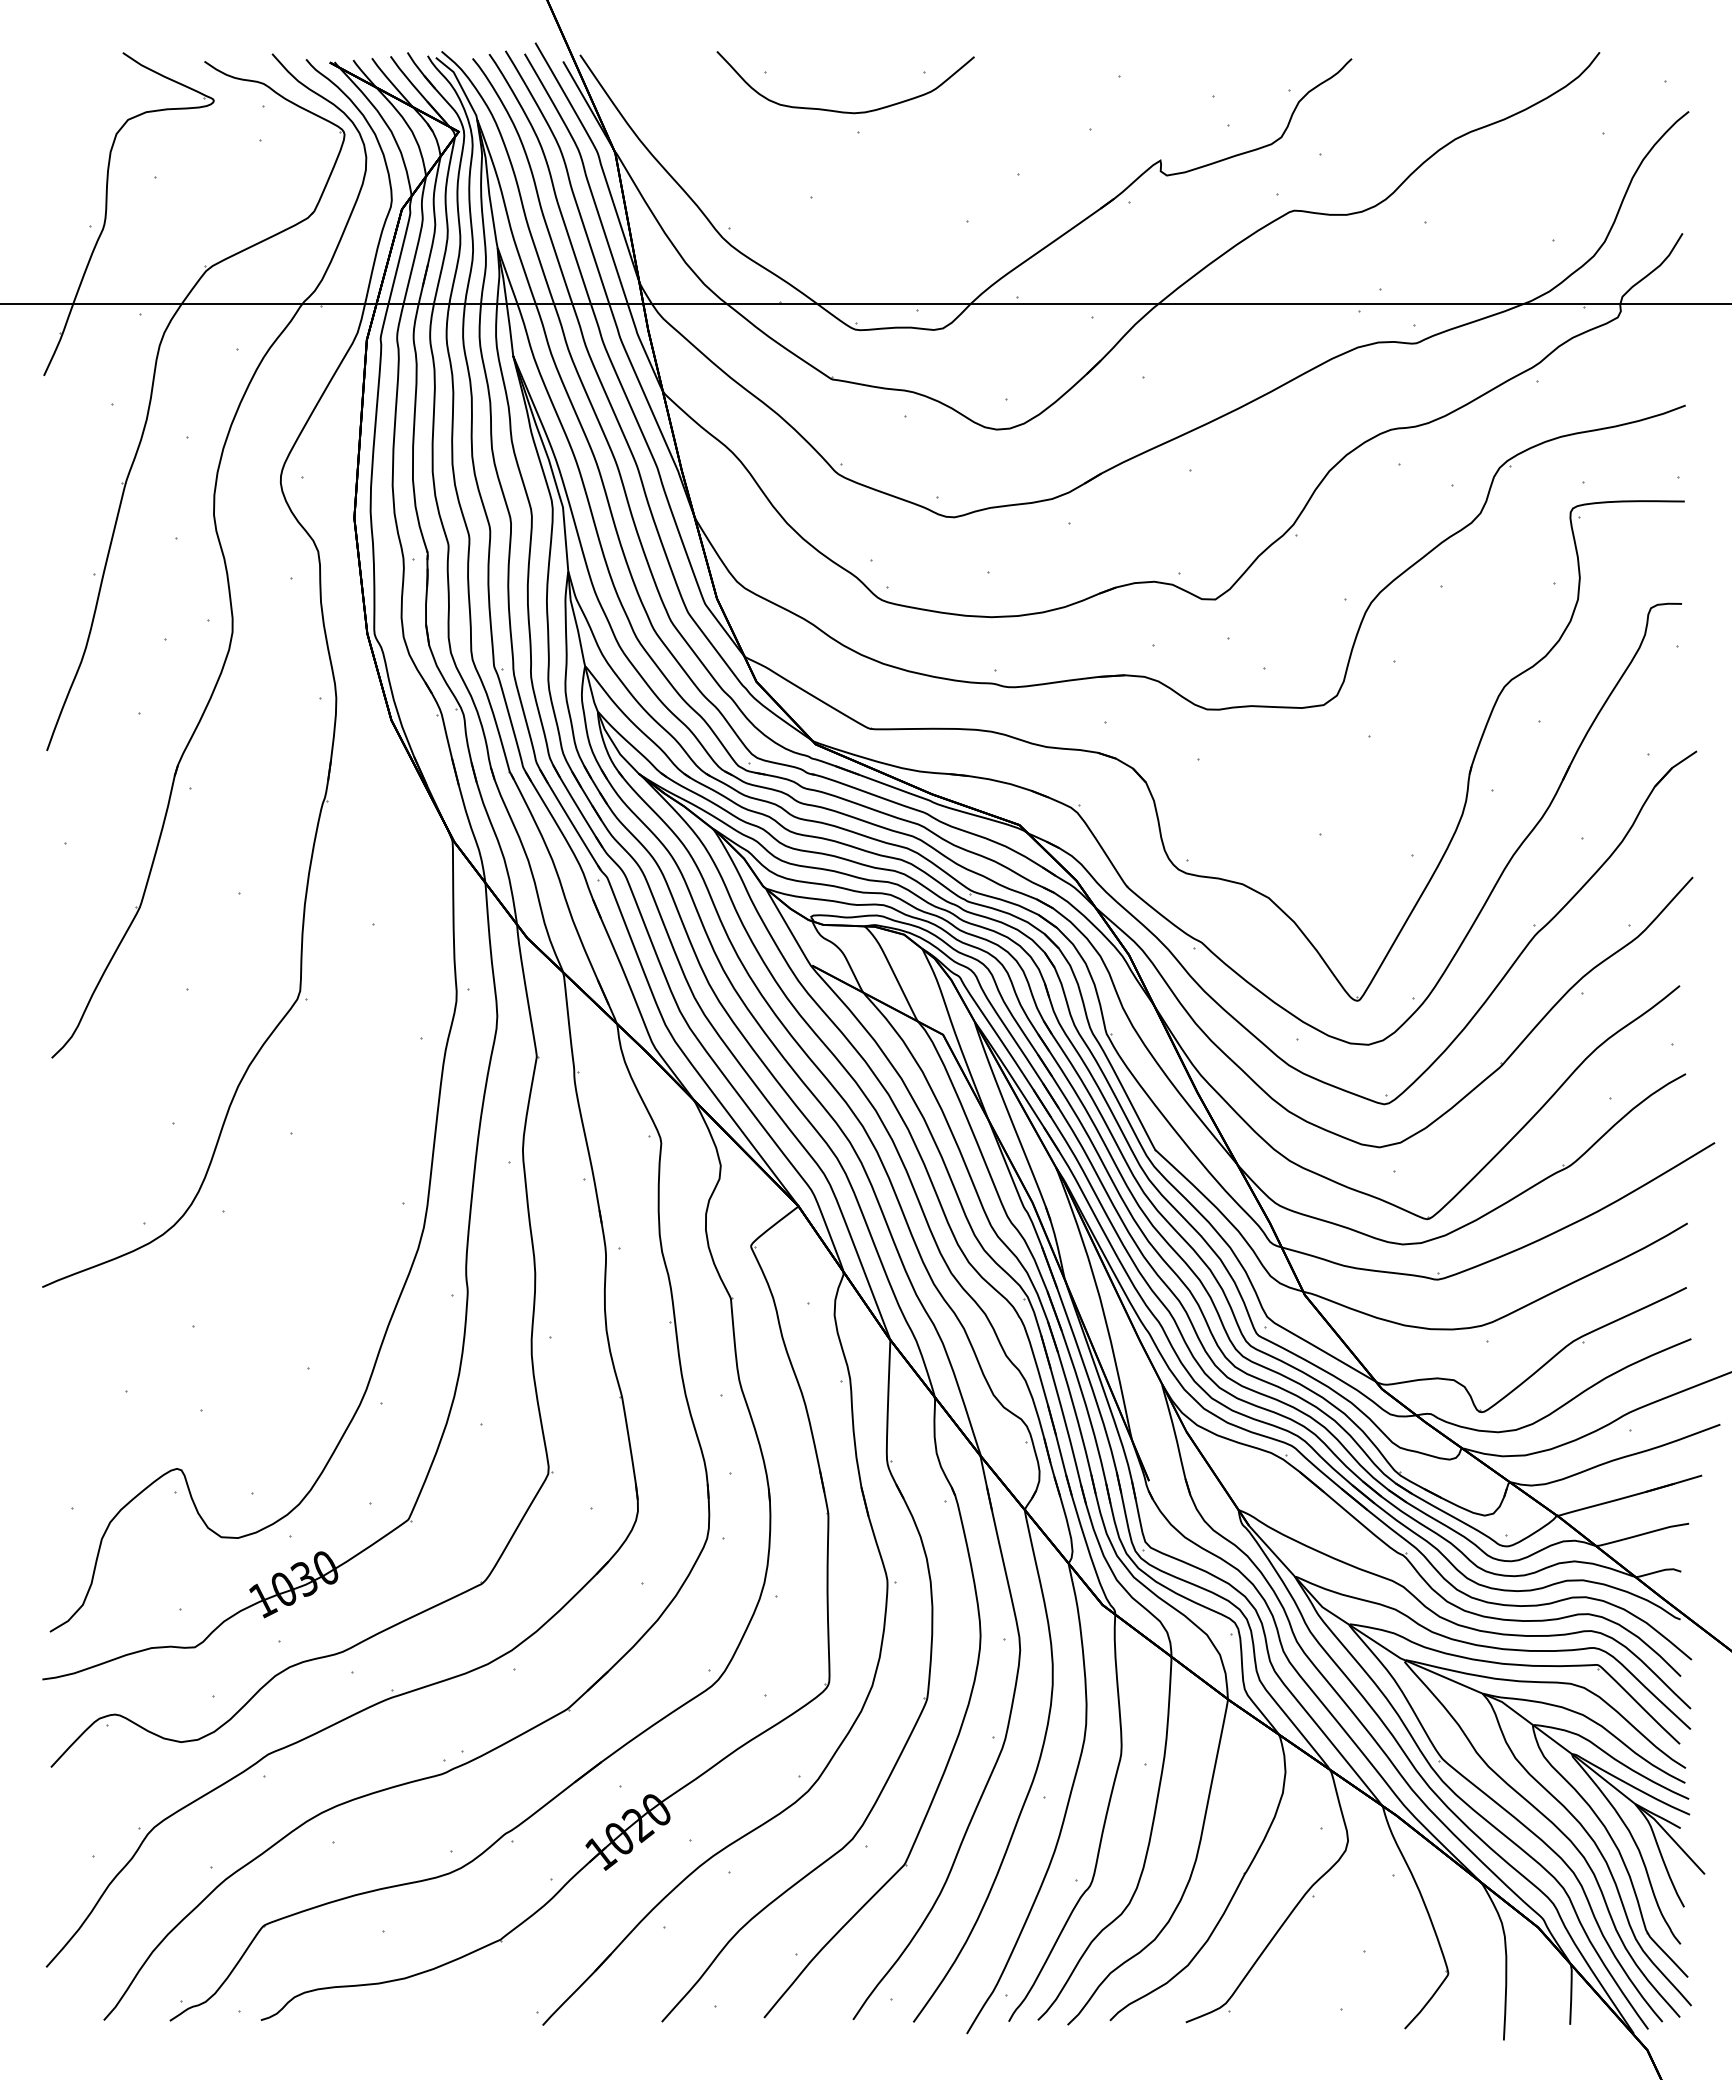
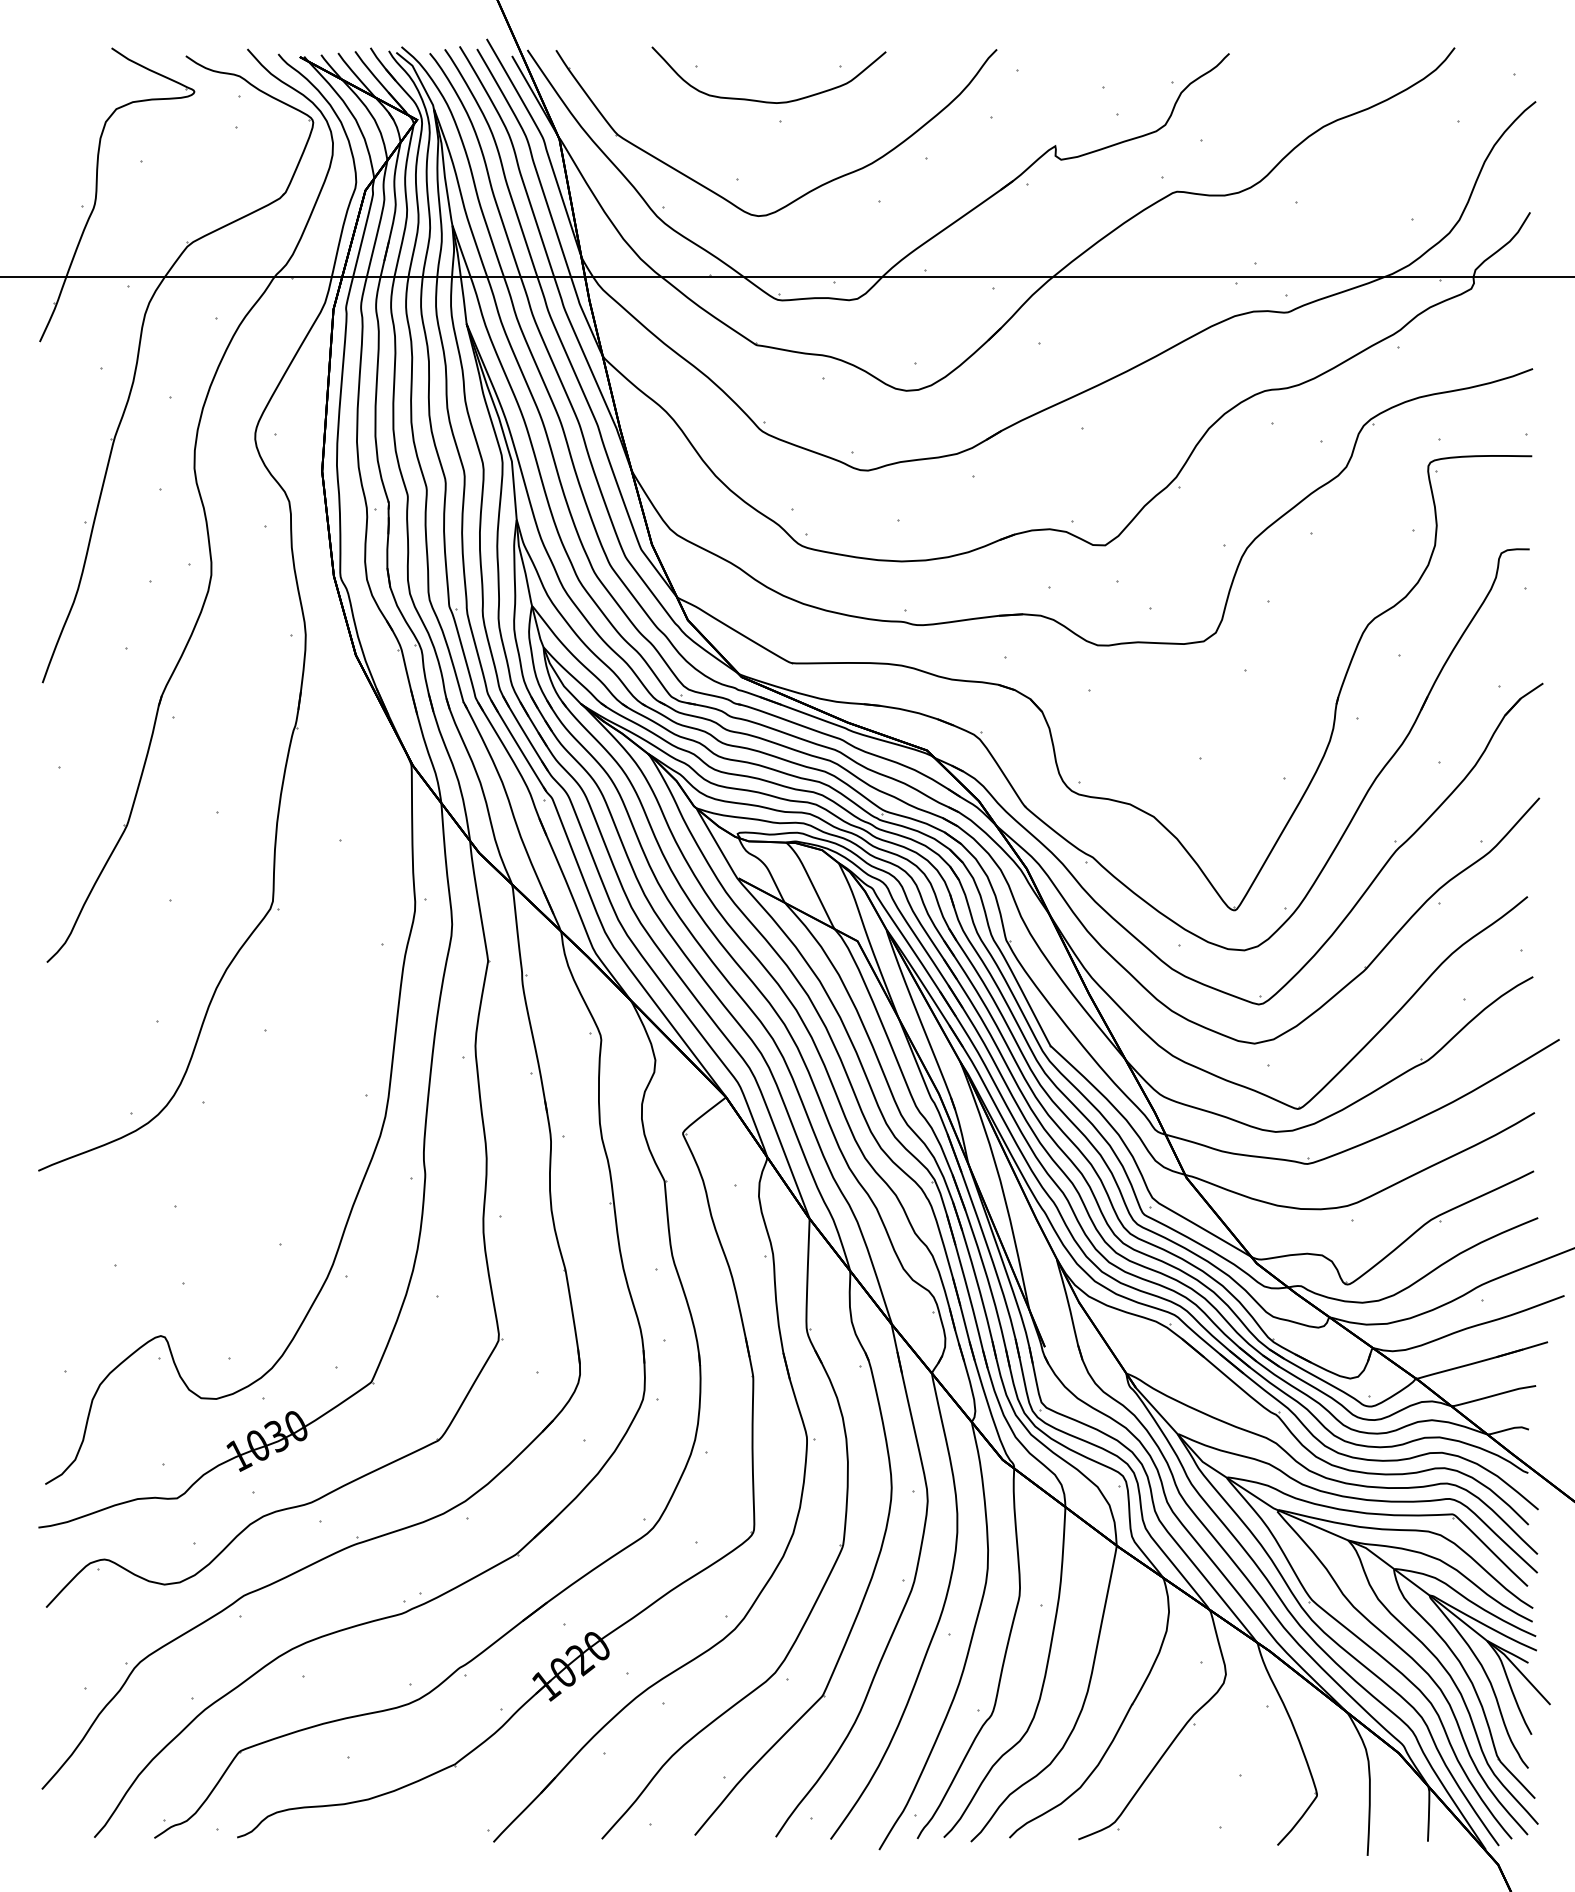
part: (892, 208) -> (811, 189), added

